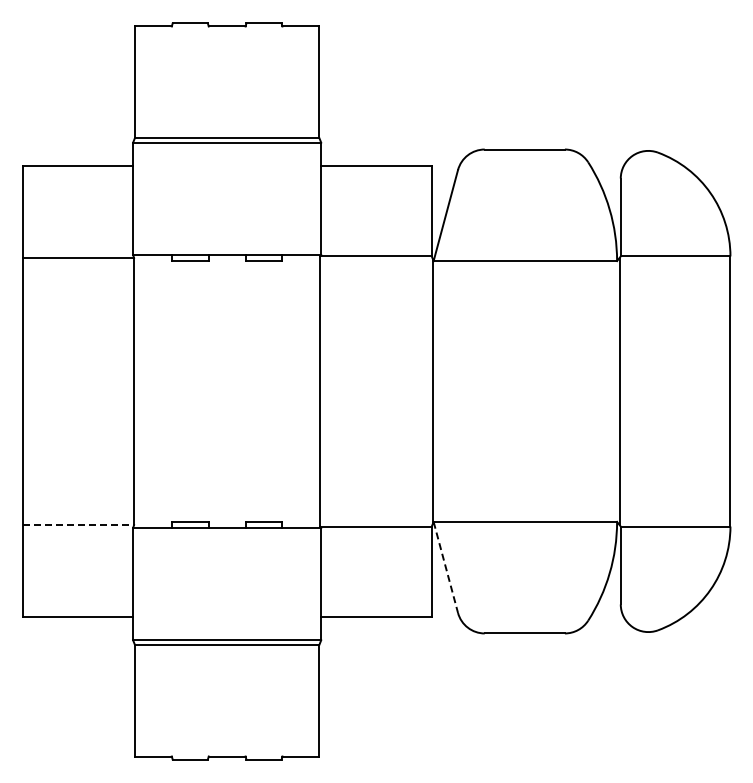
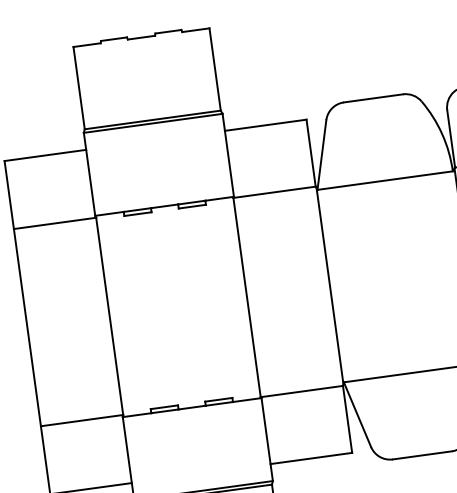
line: (78, 525) -> (82, 420), dashed -> solid
line: (445, 567) -> (357, 414), dashed -> solid

